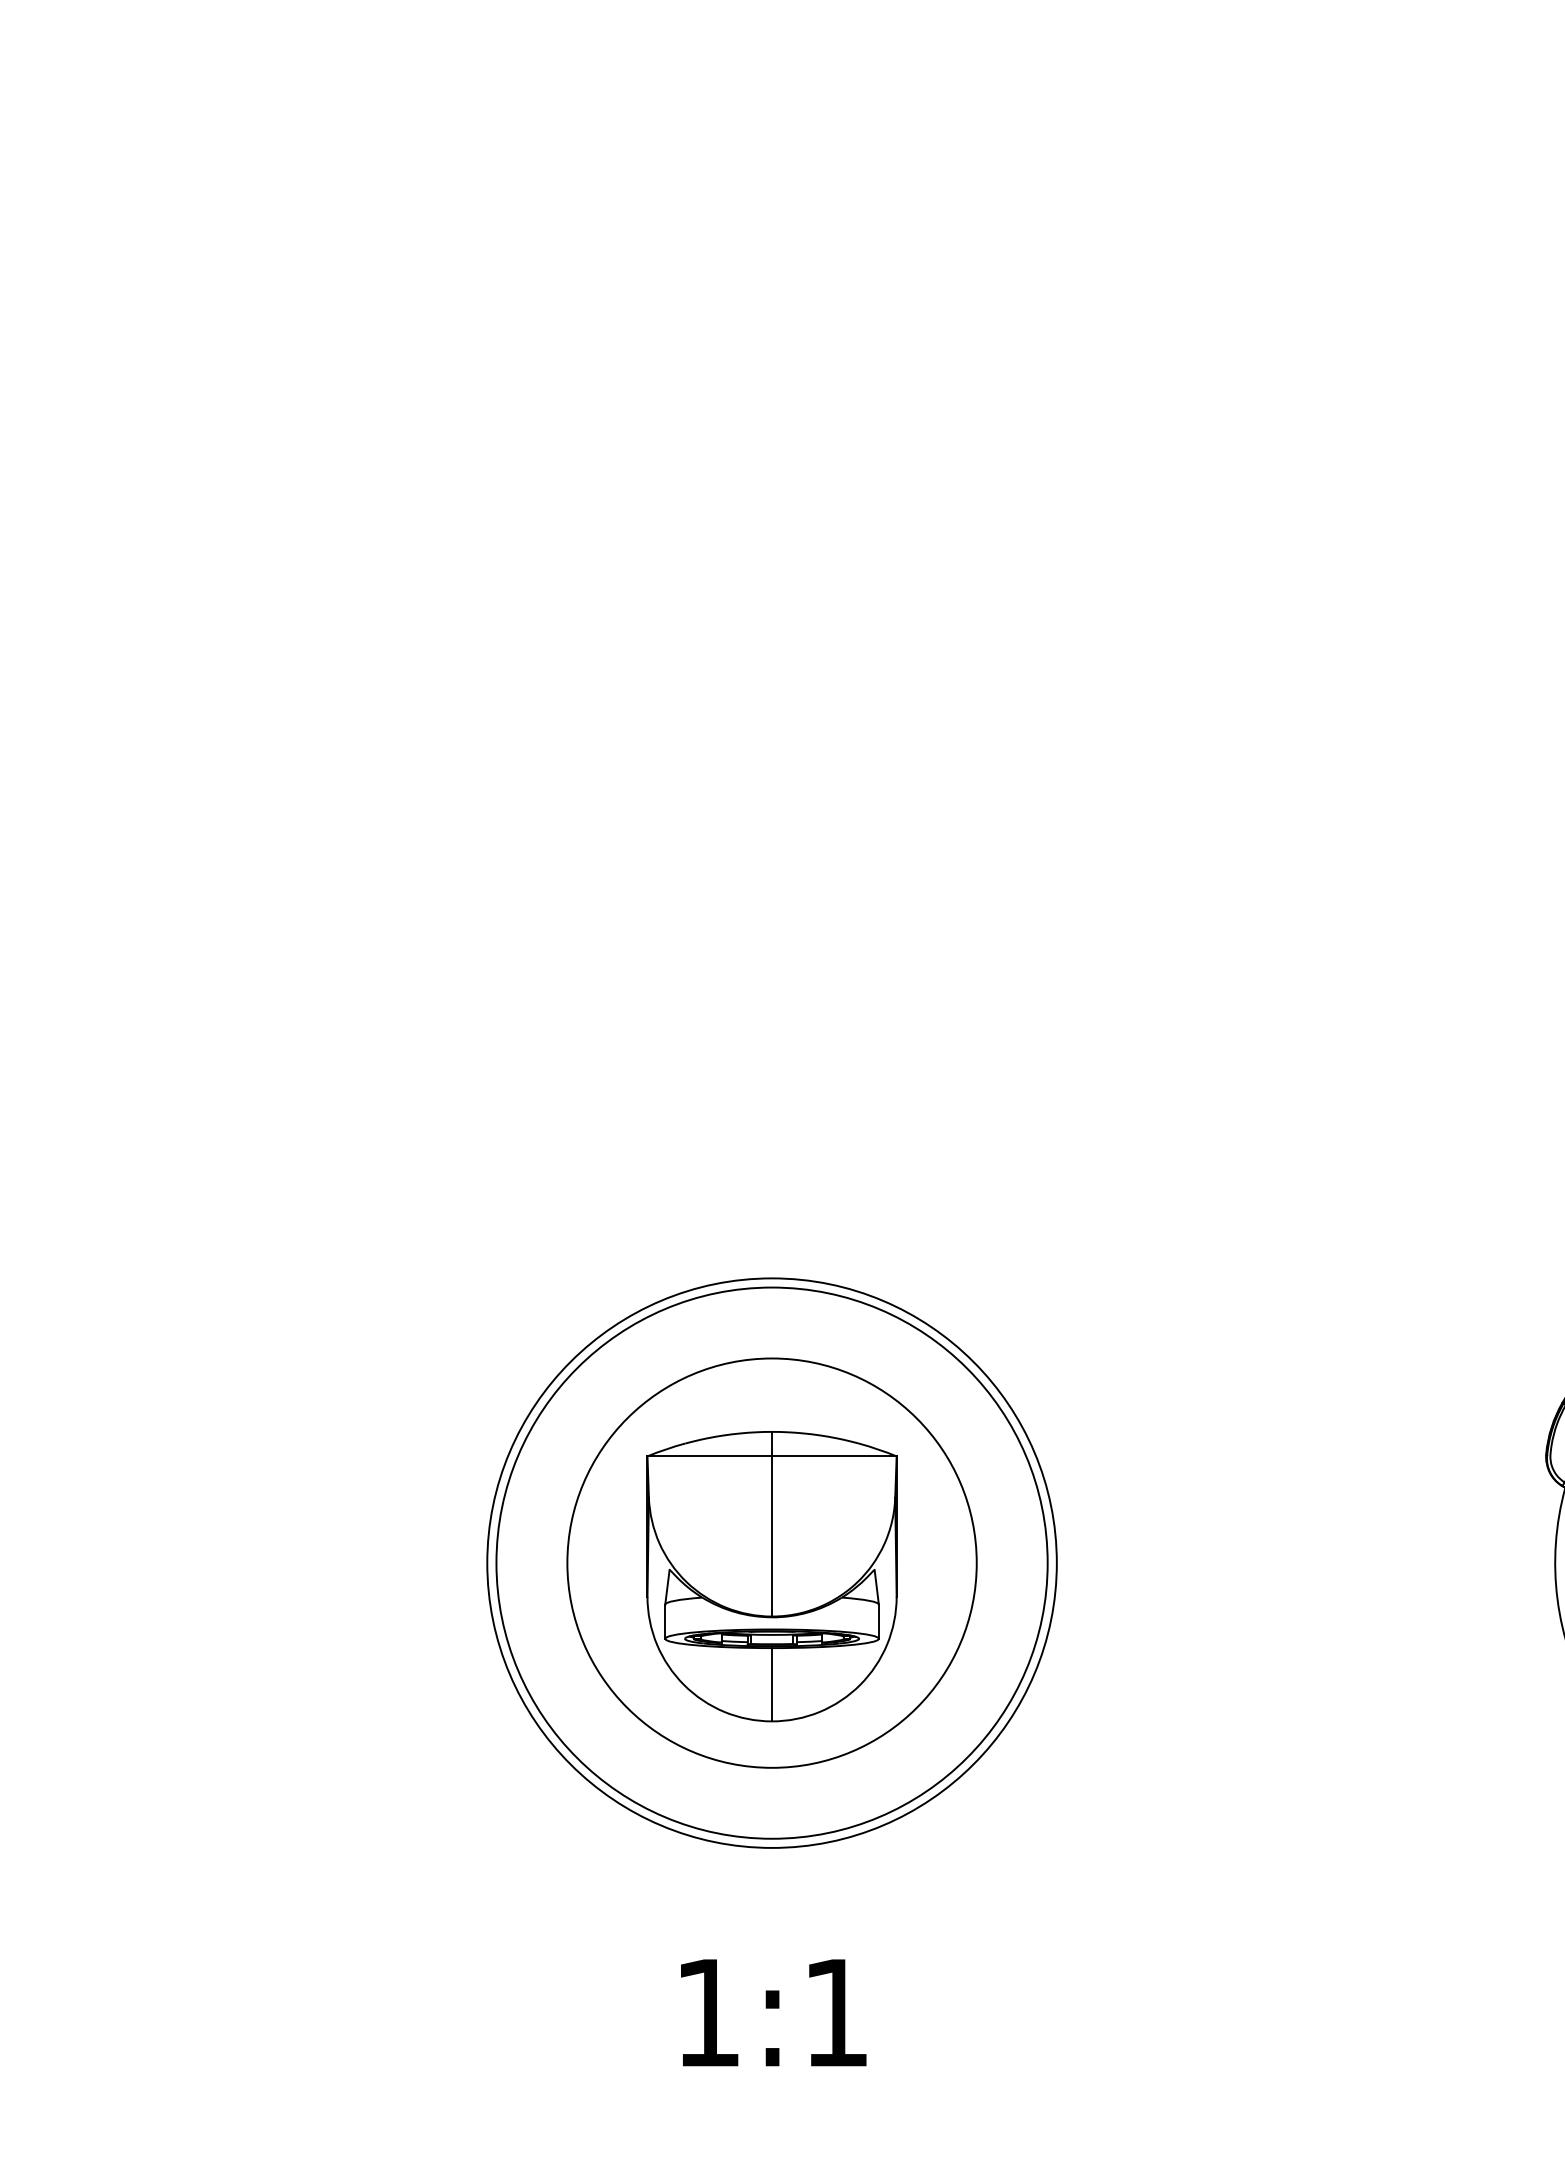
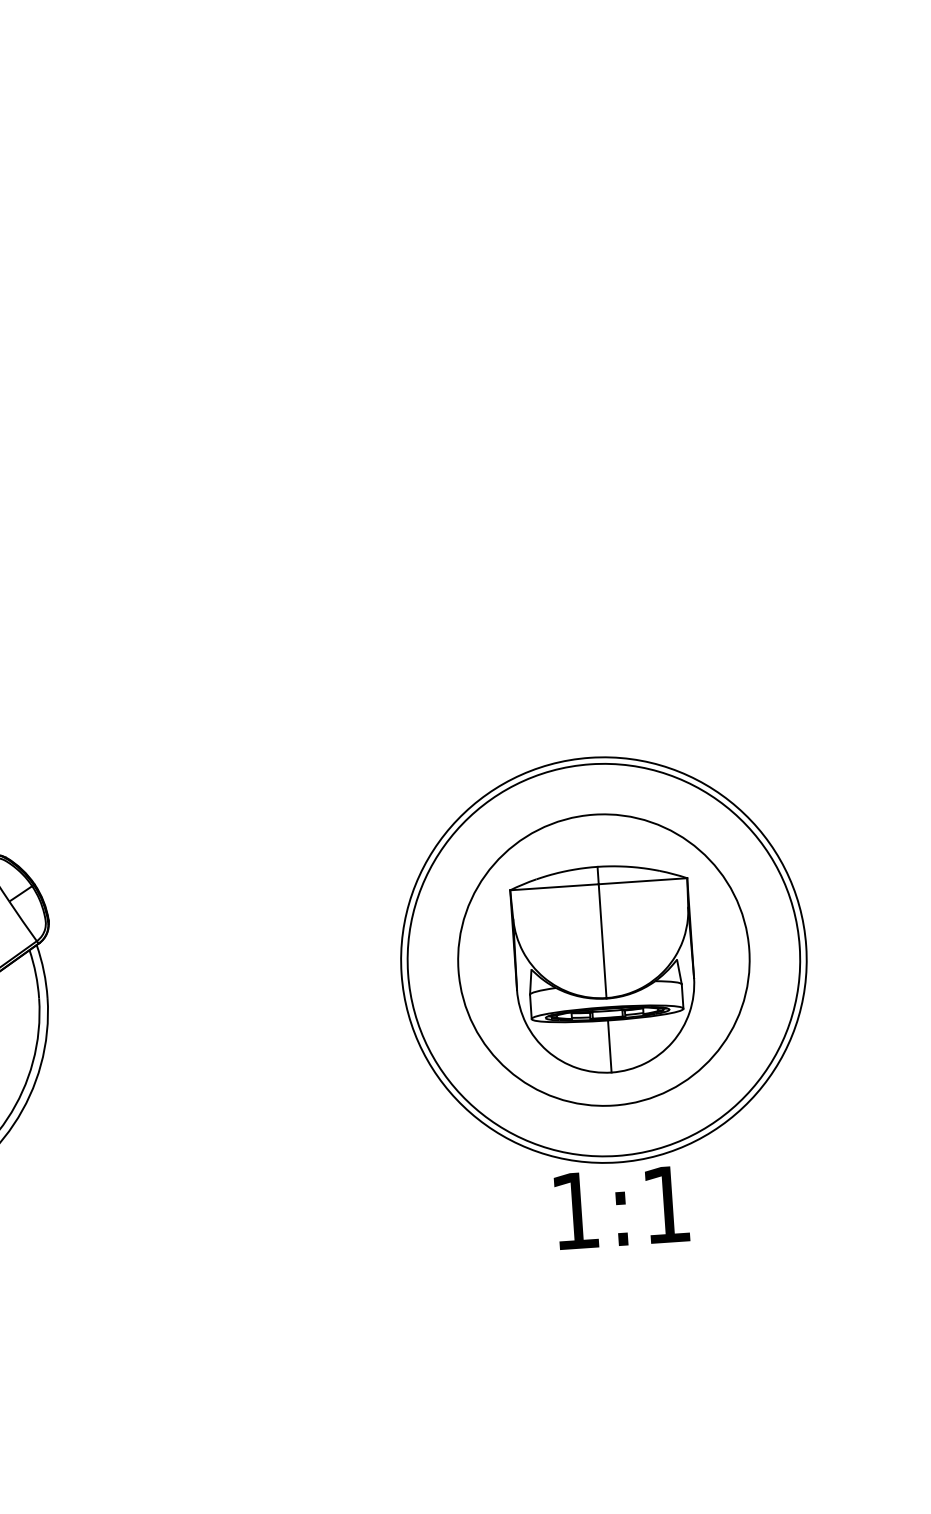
text: (773, 2012) -> (621, 1207), moved

